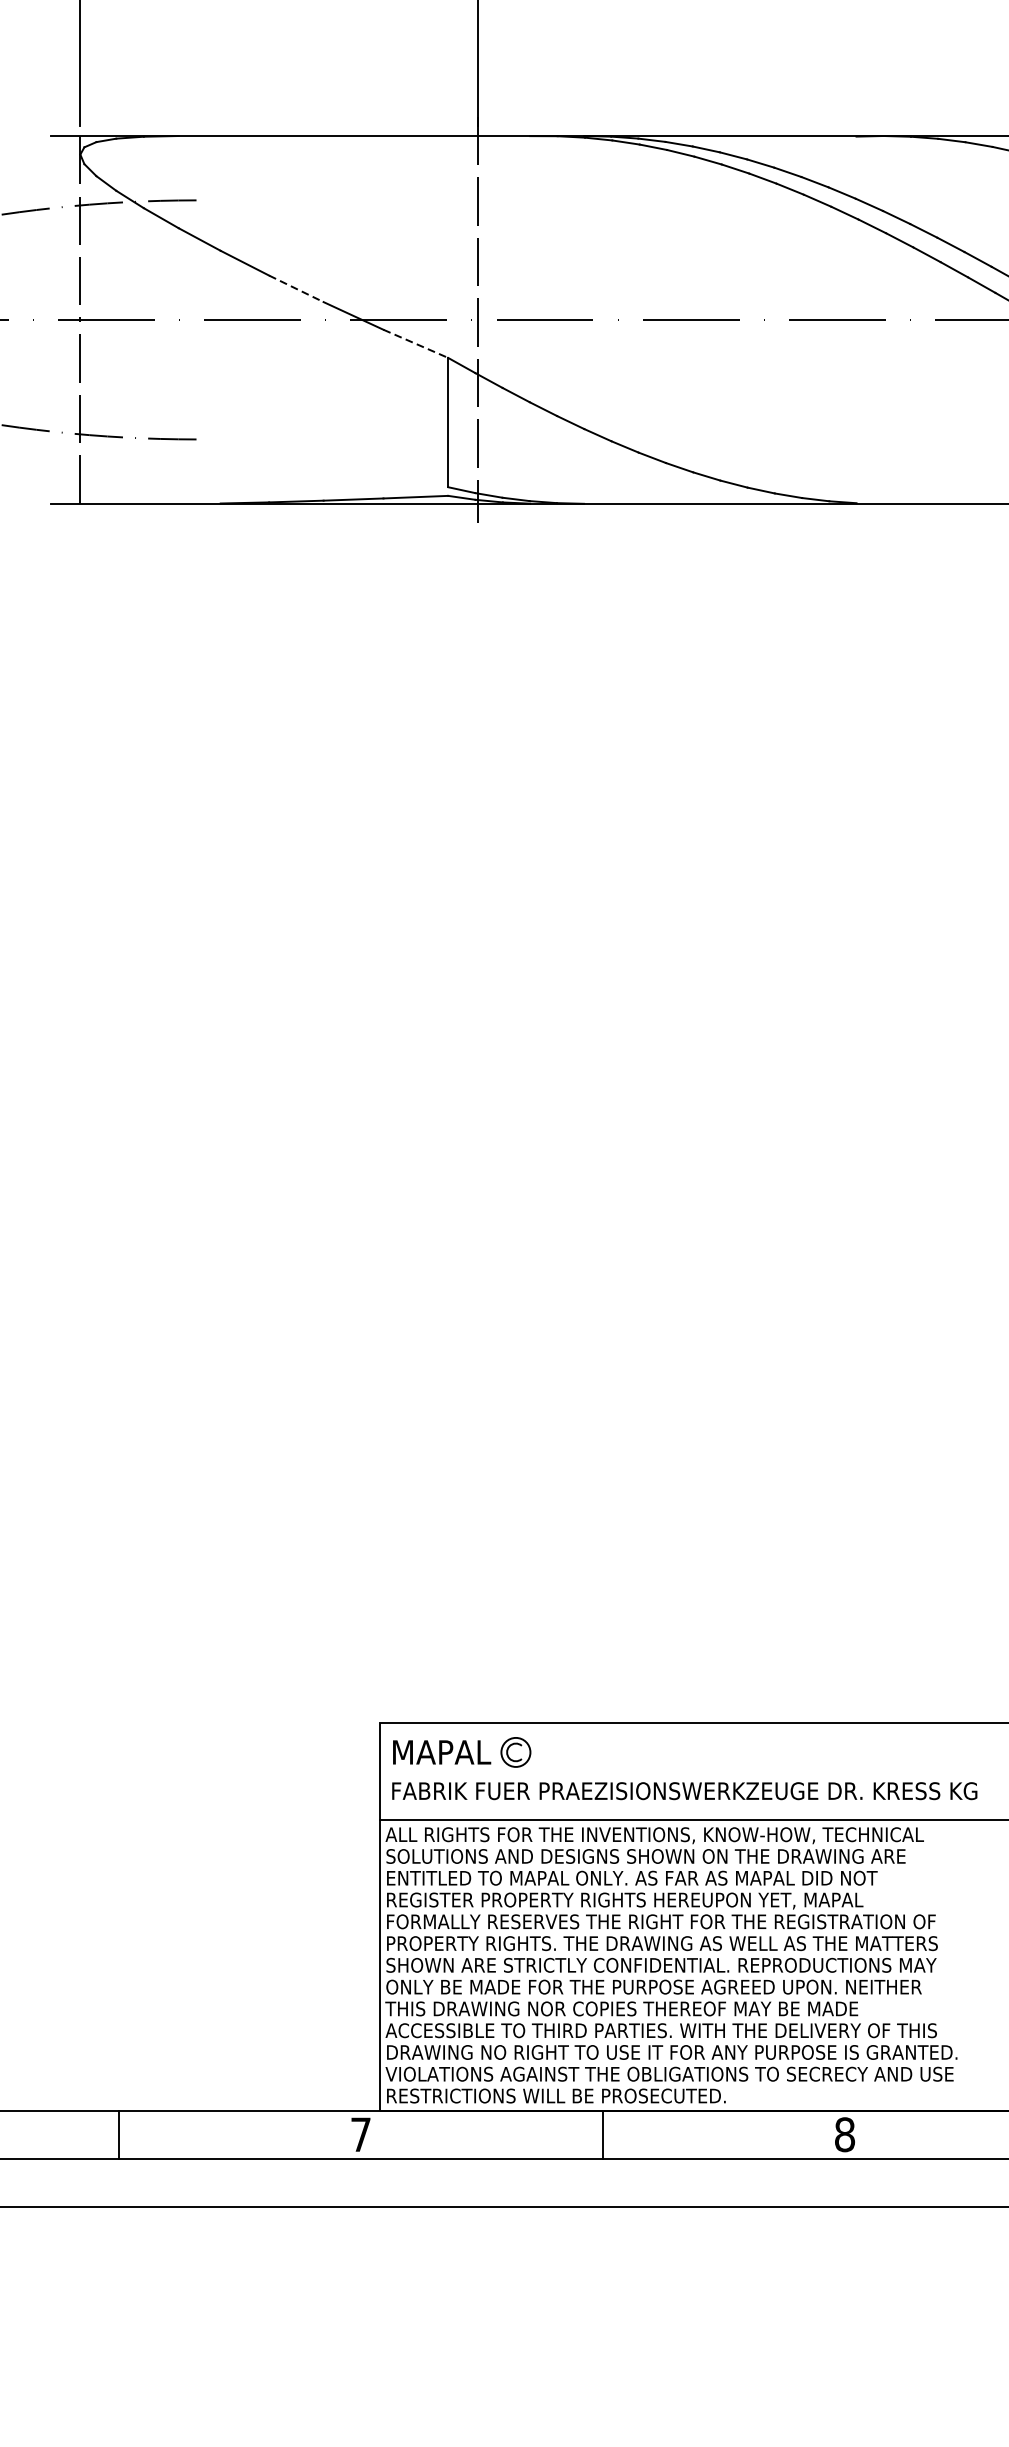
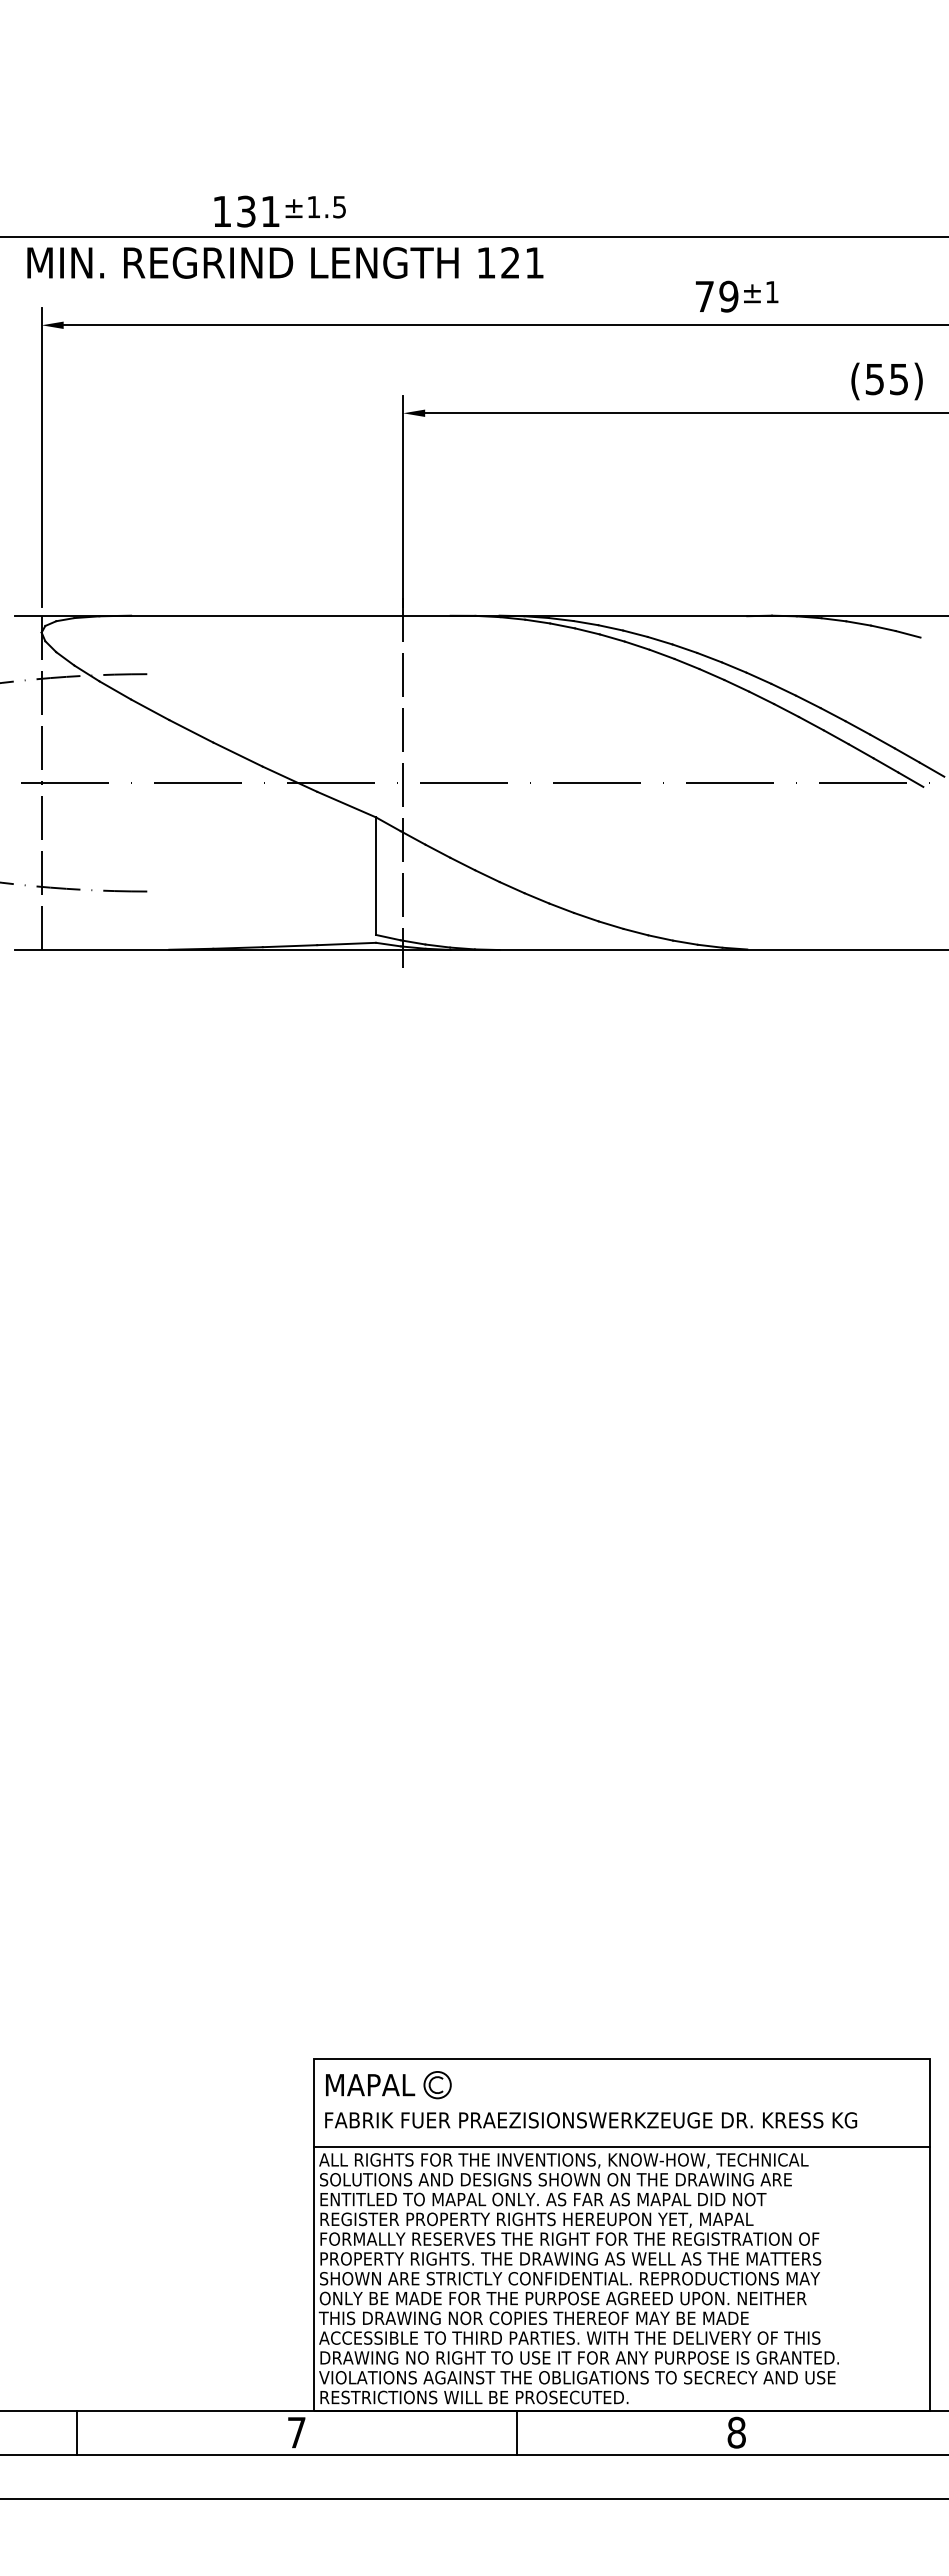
line: (296, 288) -> (238, 754), dashed -> solid
line: (416, 343) -> (347, 804), dashed -> solid

